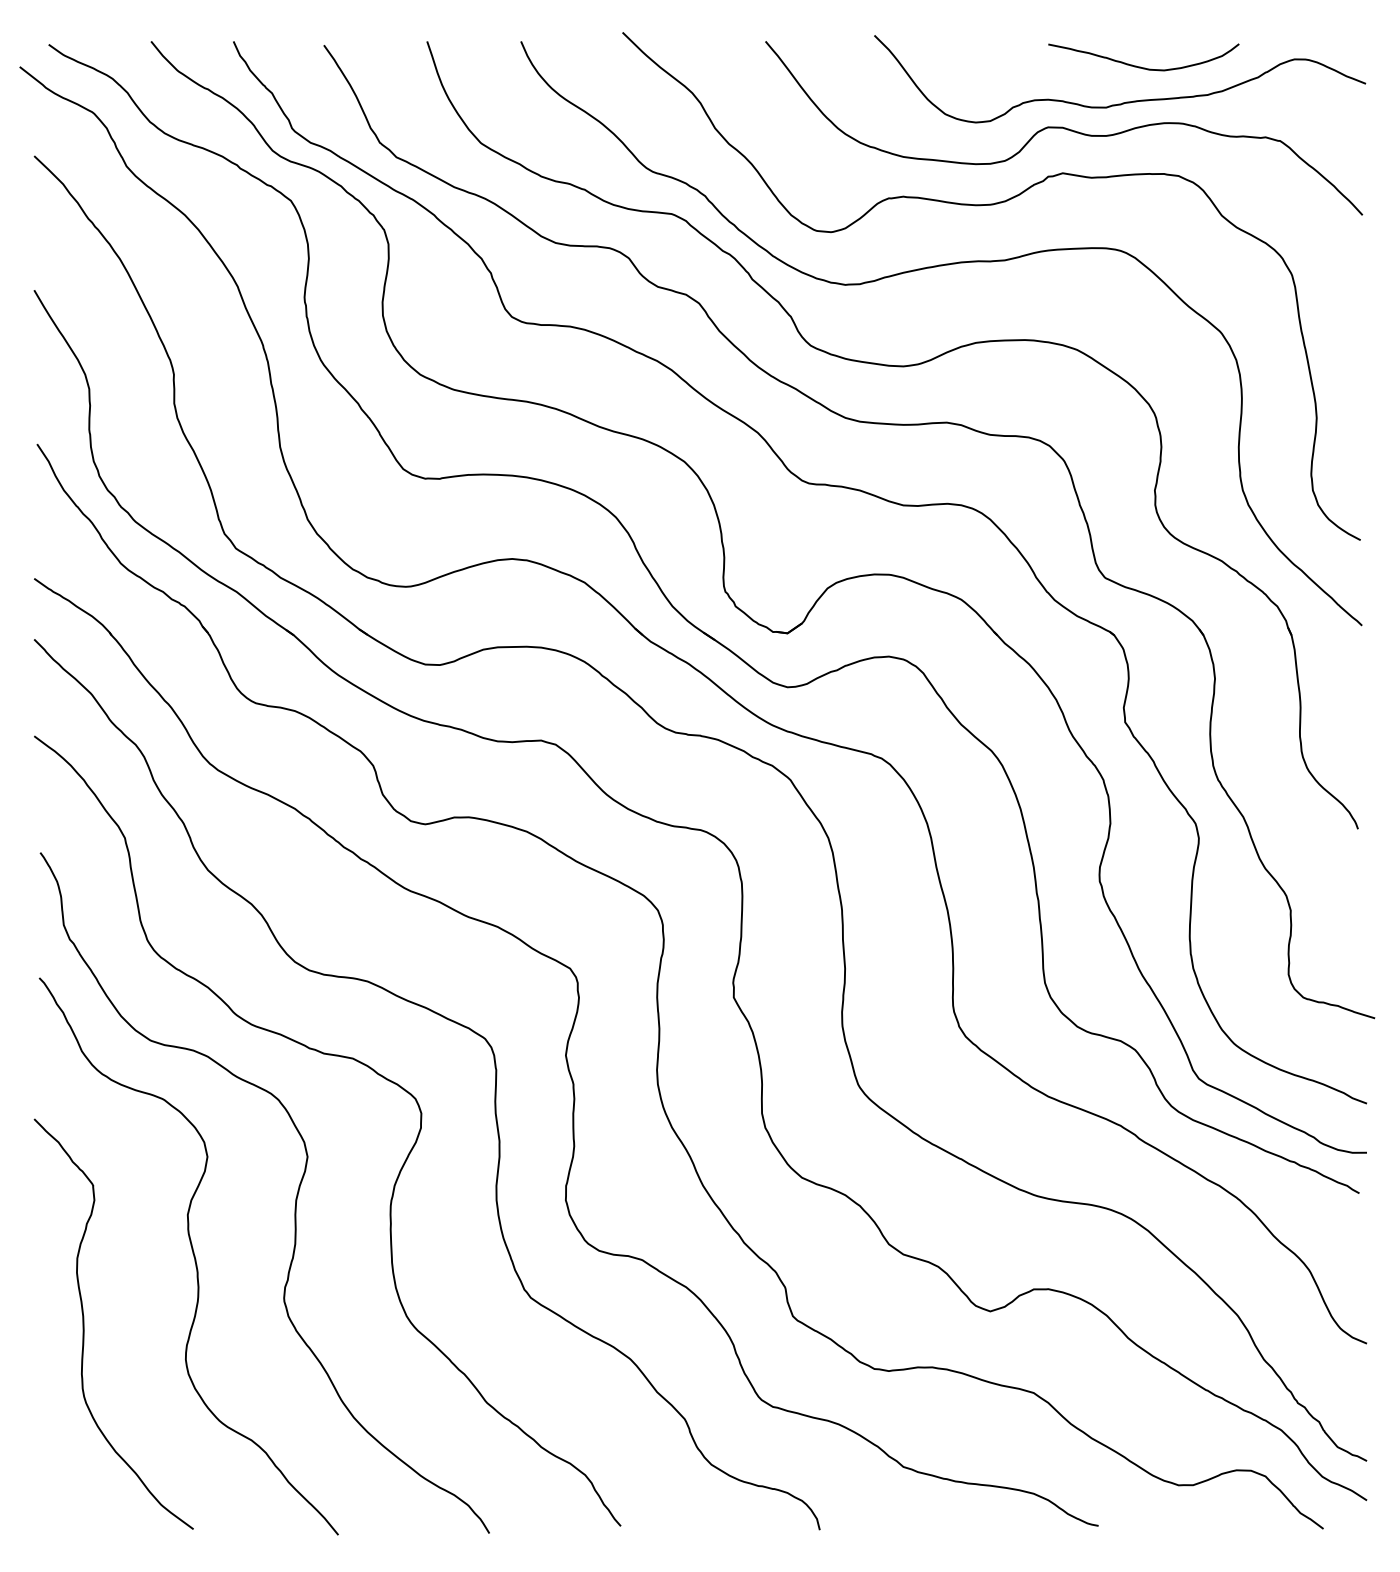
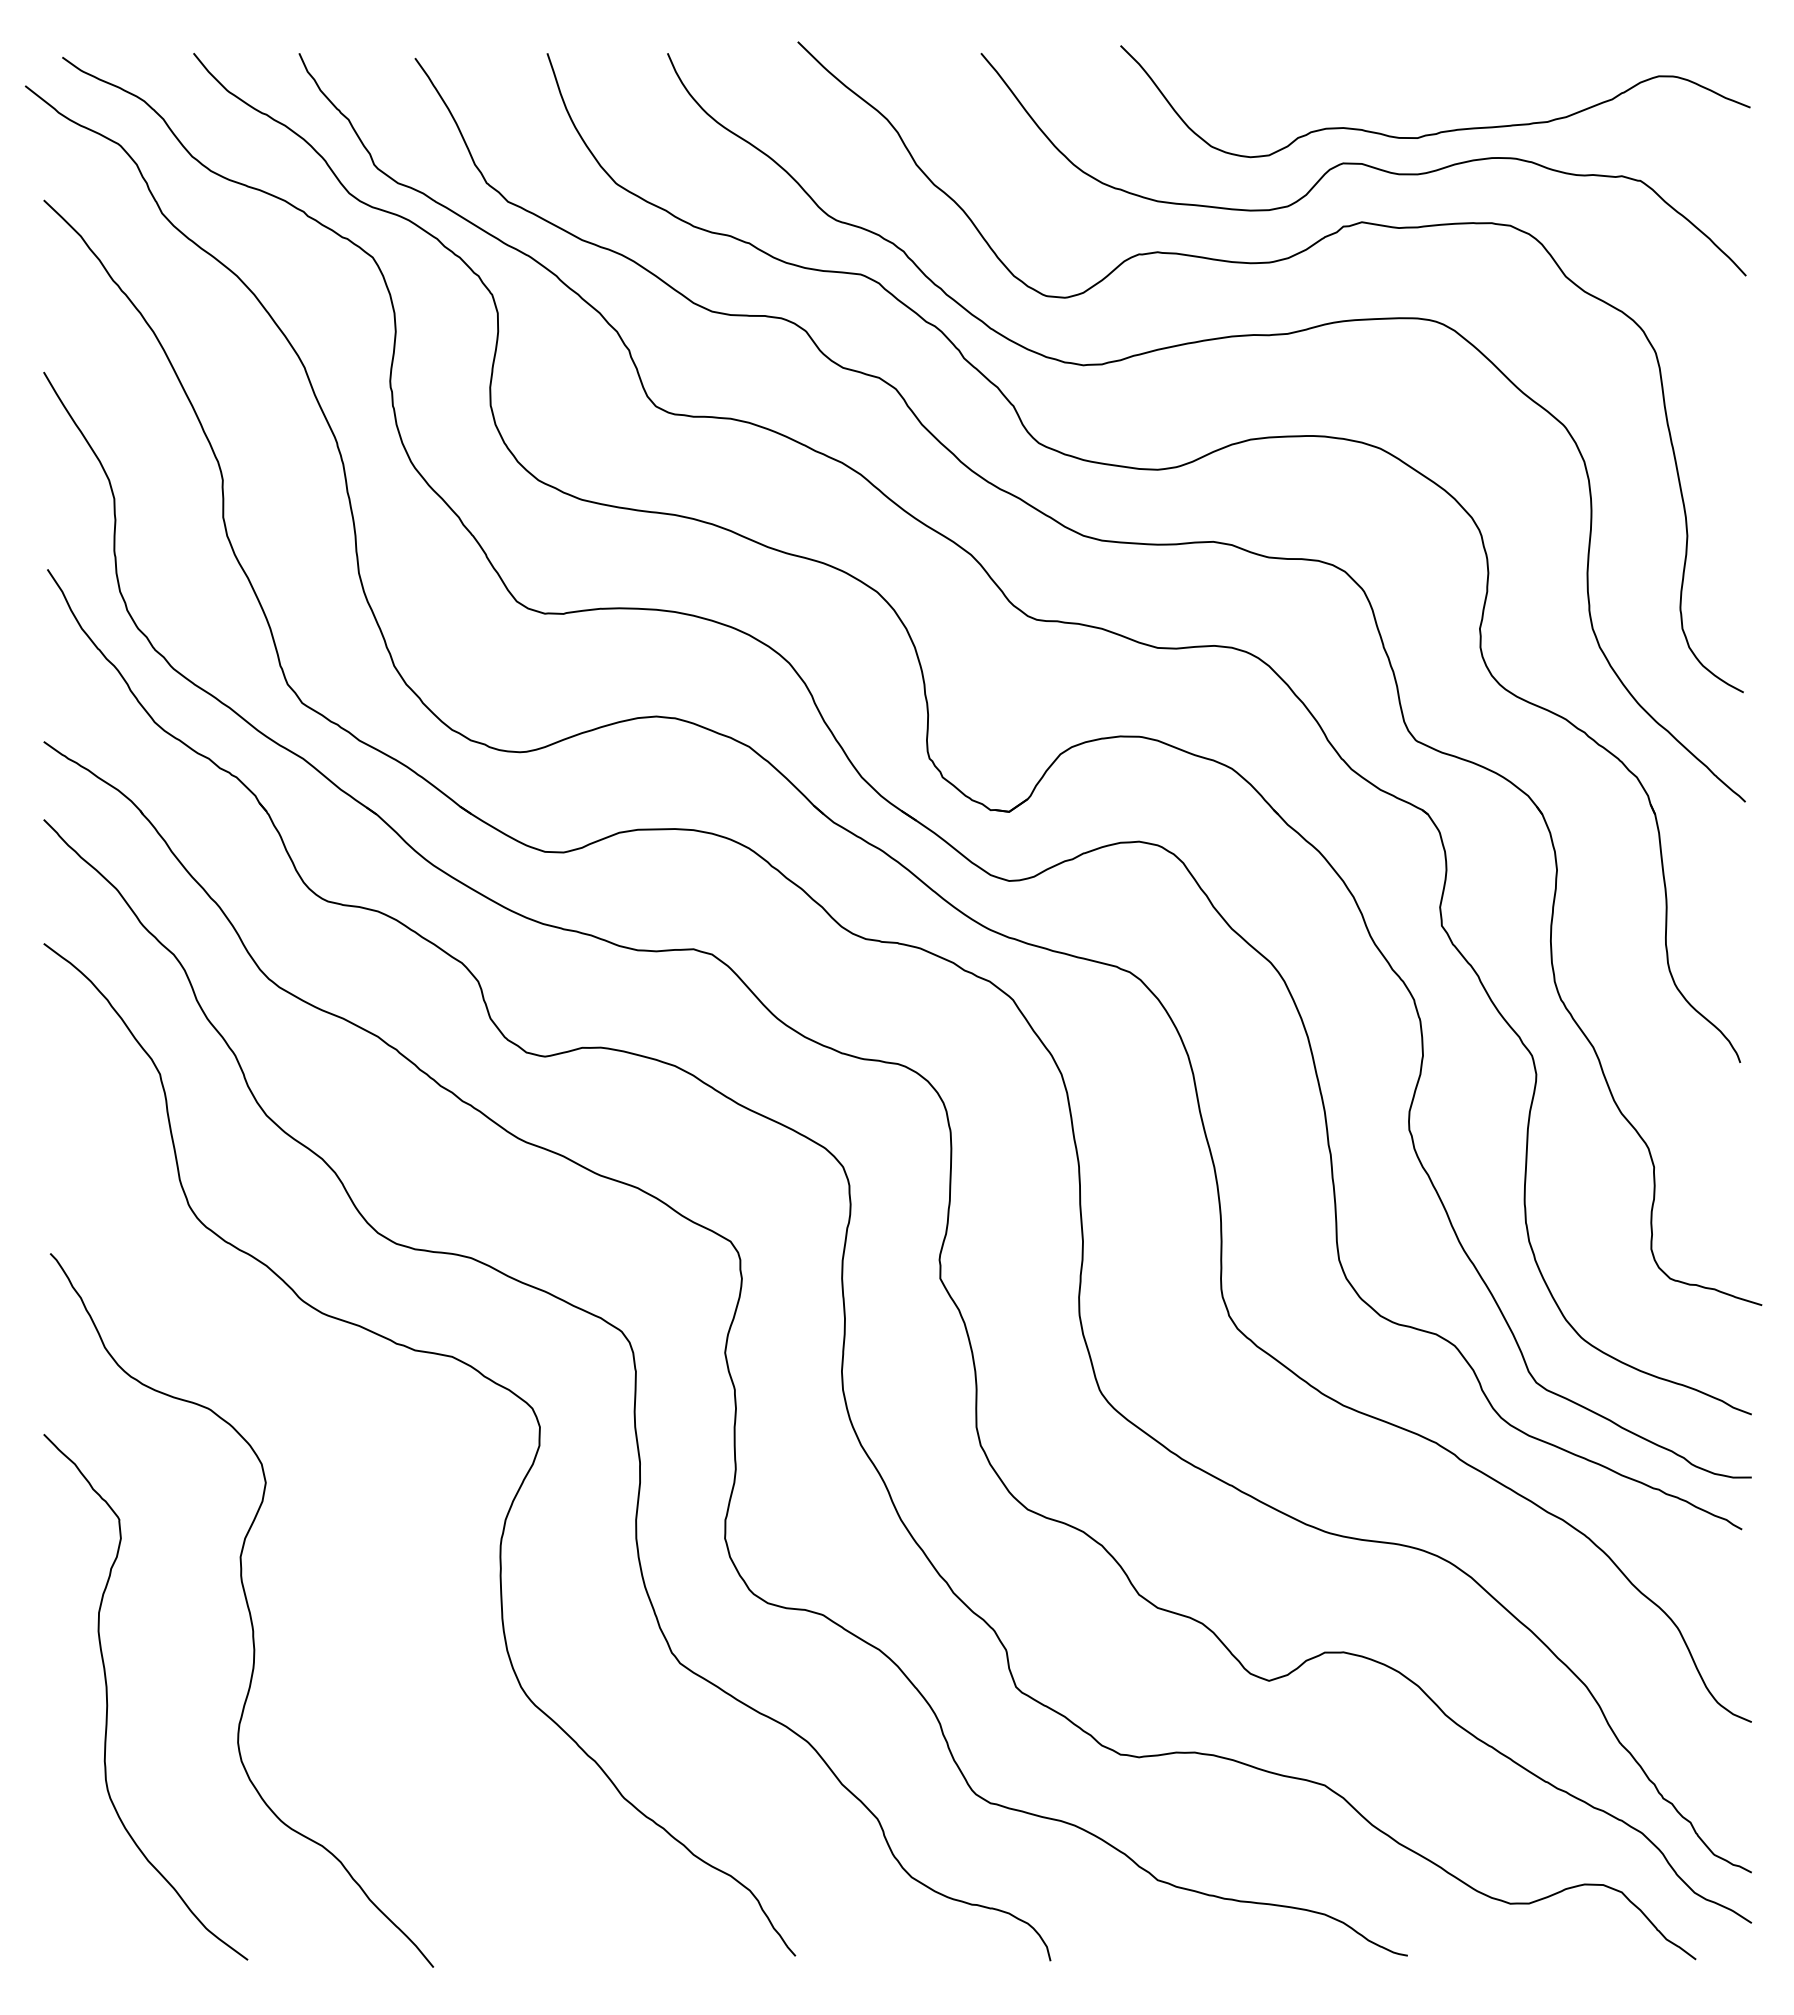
curve: (1139, 66) -> (1460, 85), removed
curve: (295, 1199) -> (378, 1537), removed

